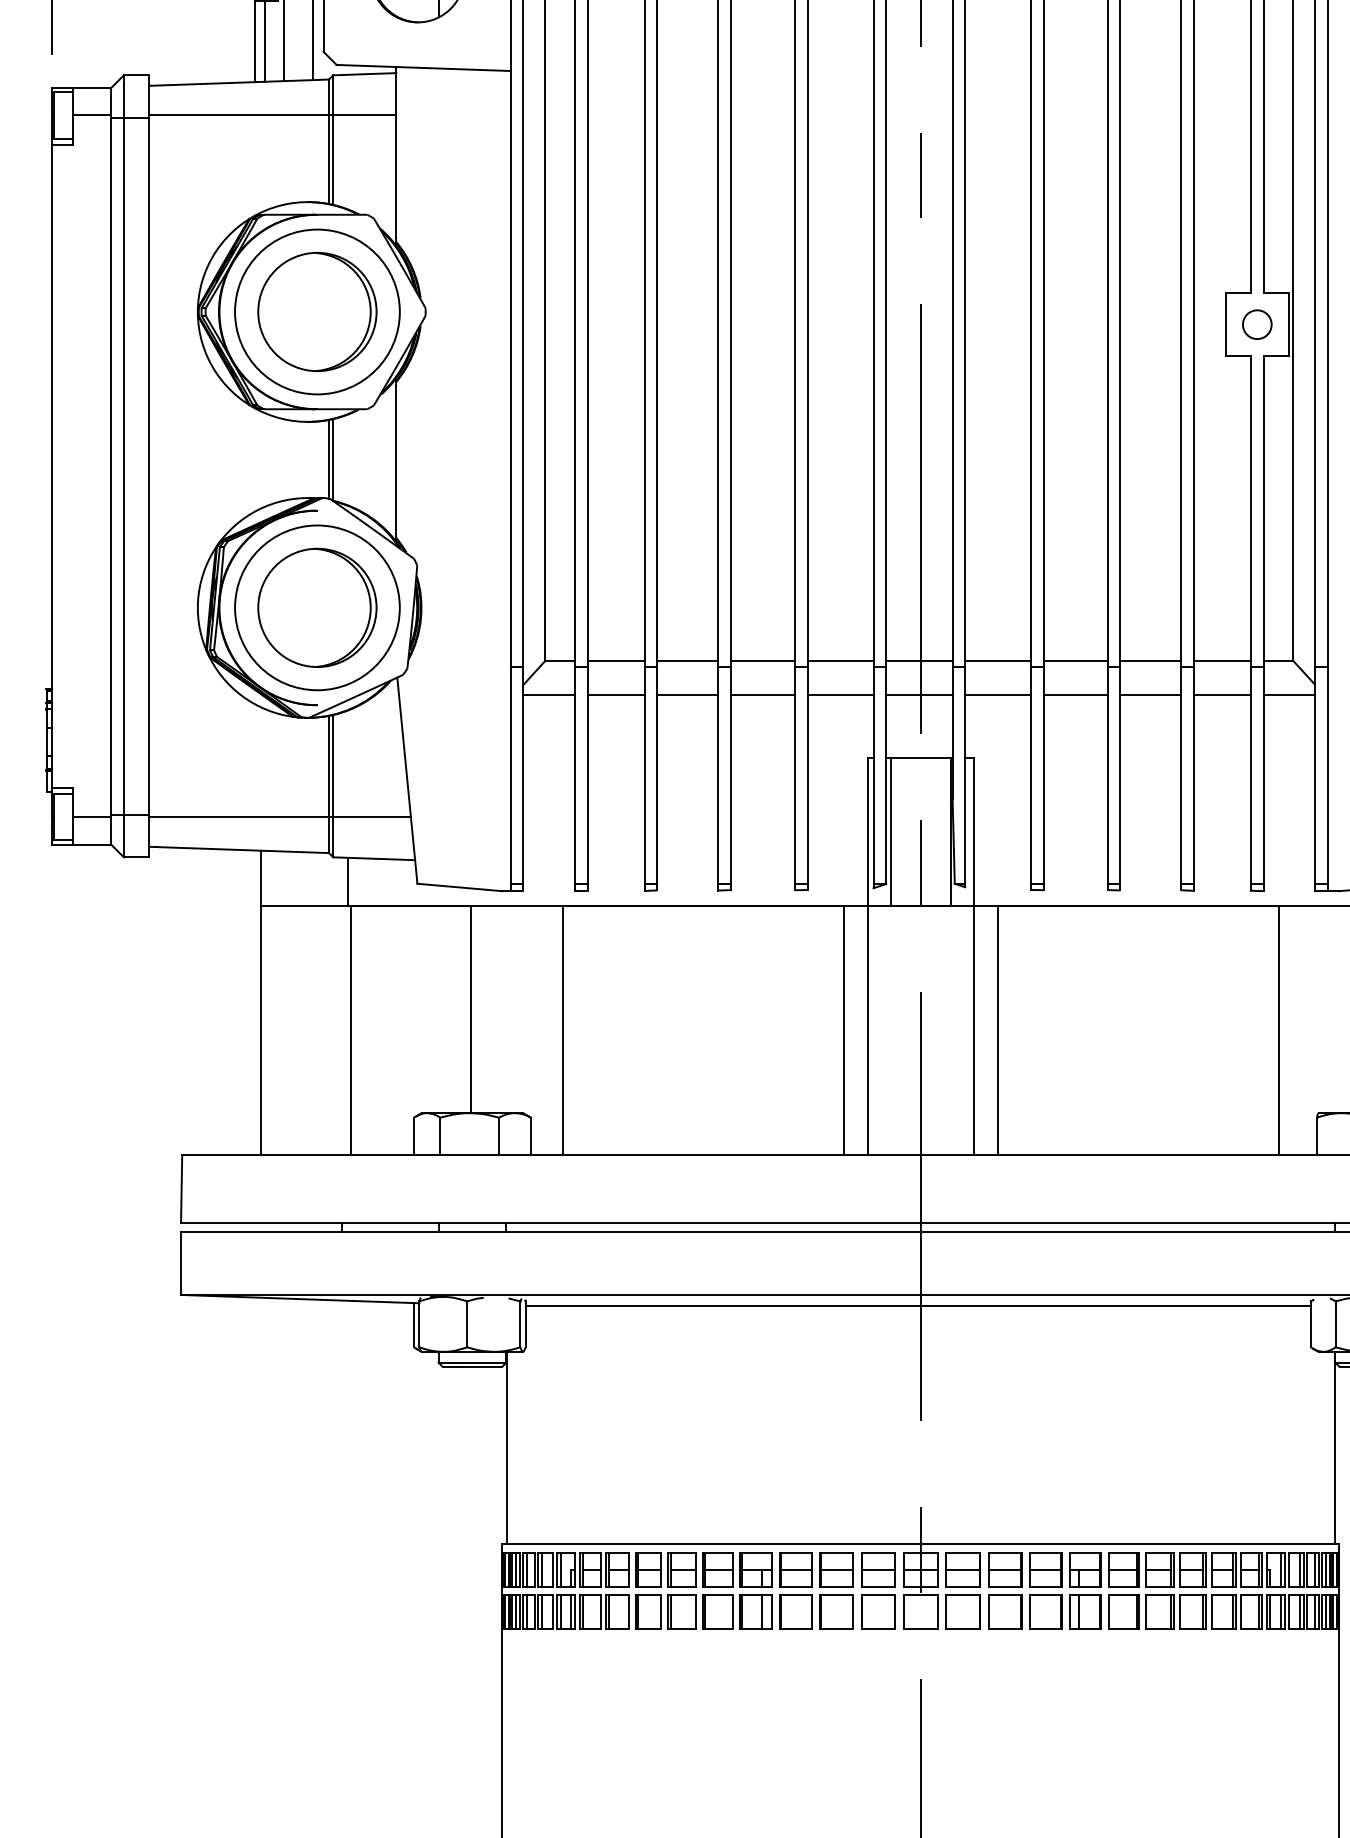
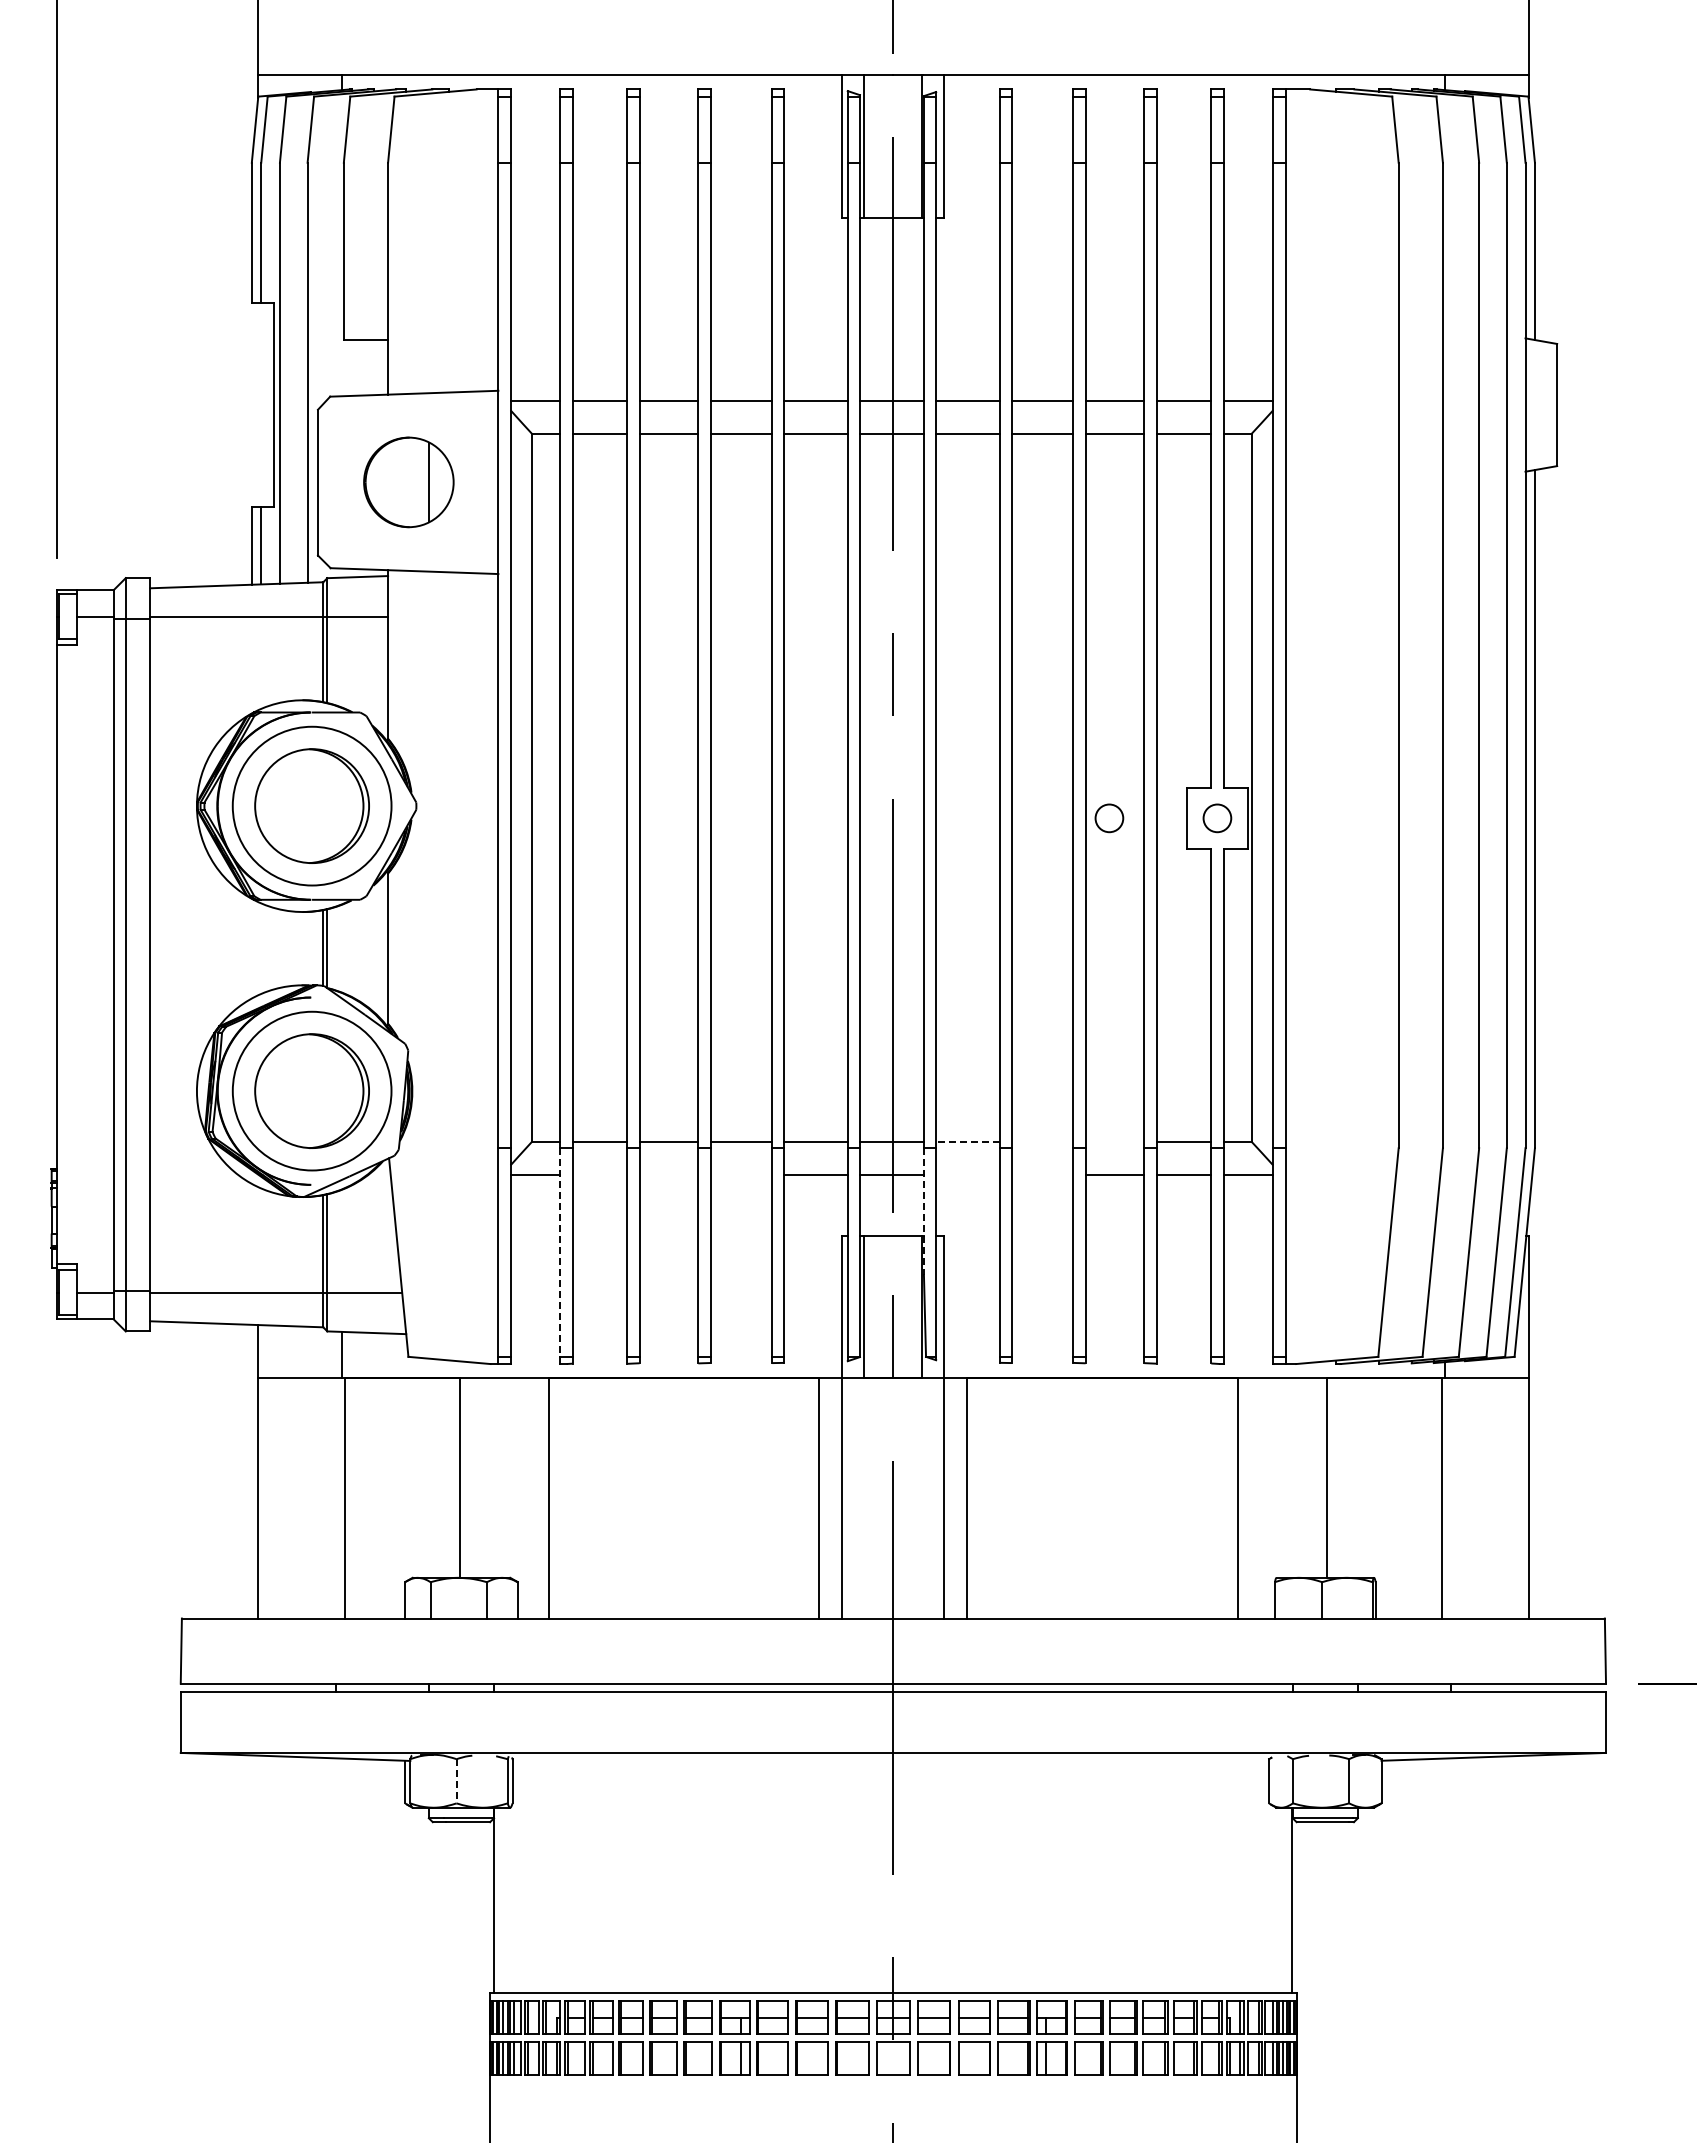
circle: (1145, 324) -> (1109, 818), added
line: (997, 661) -> (967, 1142), solid -> dashed
line: (1075, 661) -> (1042, 1142), removed
line: (1150, 661) -> (1114, 1142), removed
line: (615, 694) -> (599, 1174), removed
line: (687, 694) -> (668, 1174), removed
line: (763, 694) -> (741, 1174), removed
line: (997, 694) -> (967, 1174), removed
line: (1075, 694) -> (1042, 1174), removed
line: (952, 733) -> (923, 1212), solid -> dashed
line: (575, 776) -> (560, 1253), solid -> dashed
line: (917, 1305) -> (890, 1763), removed
line: (467, 1324) -> (456, 1781), solid -> dashed

